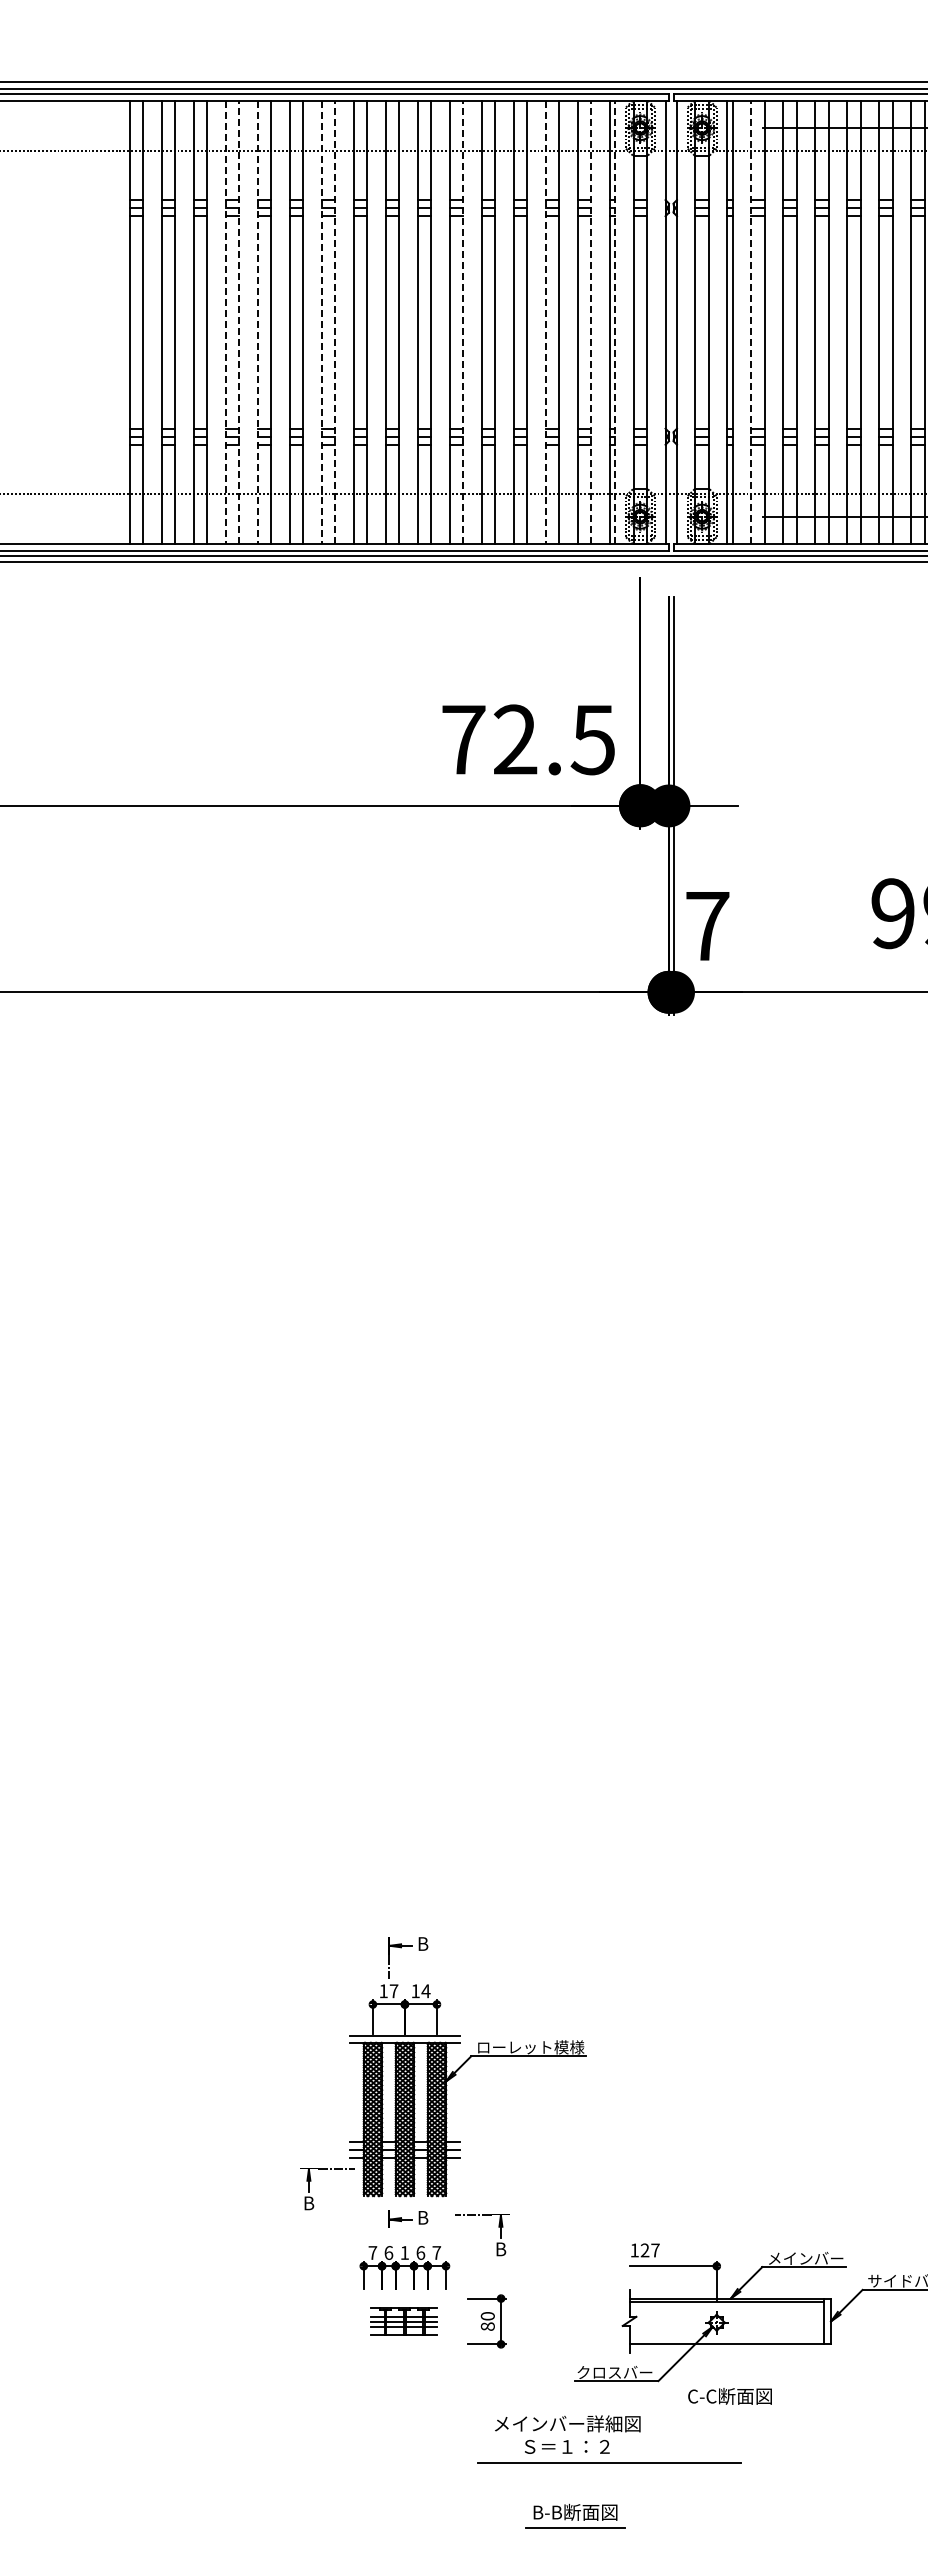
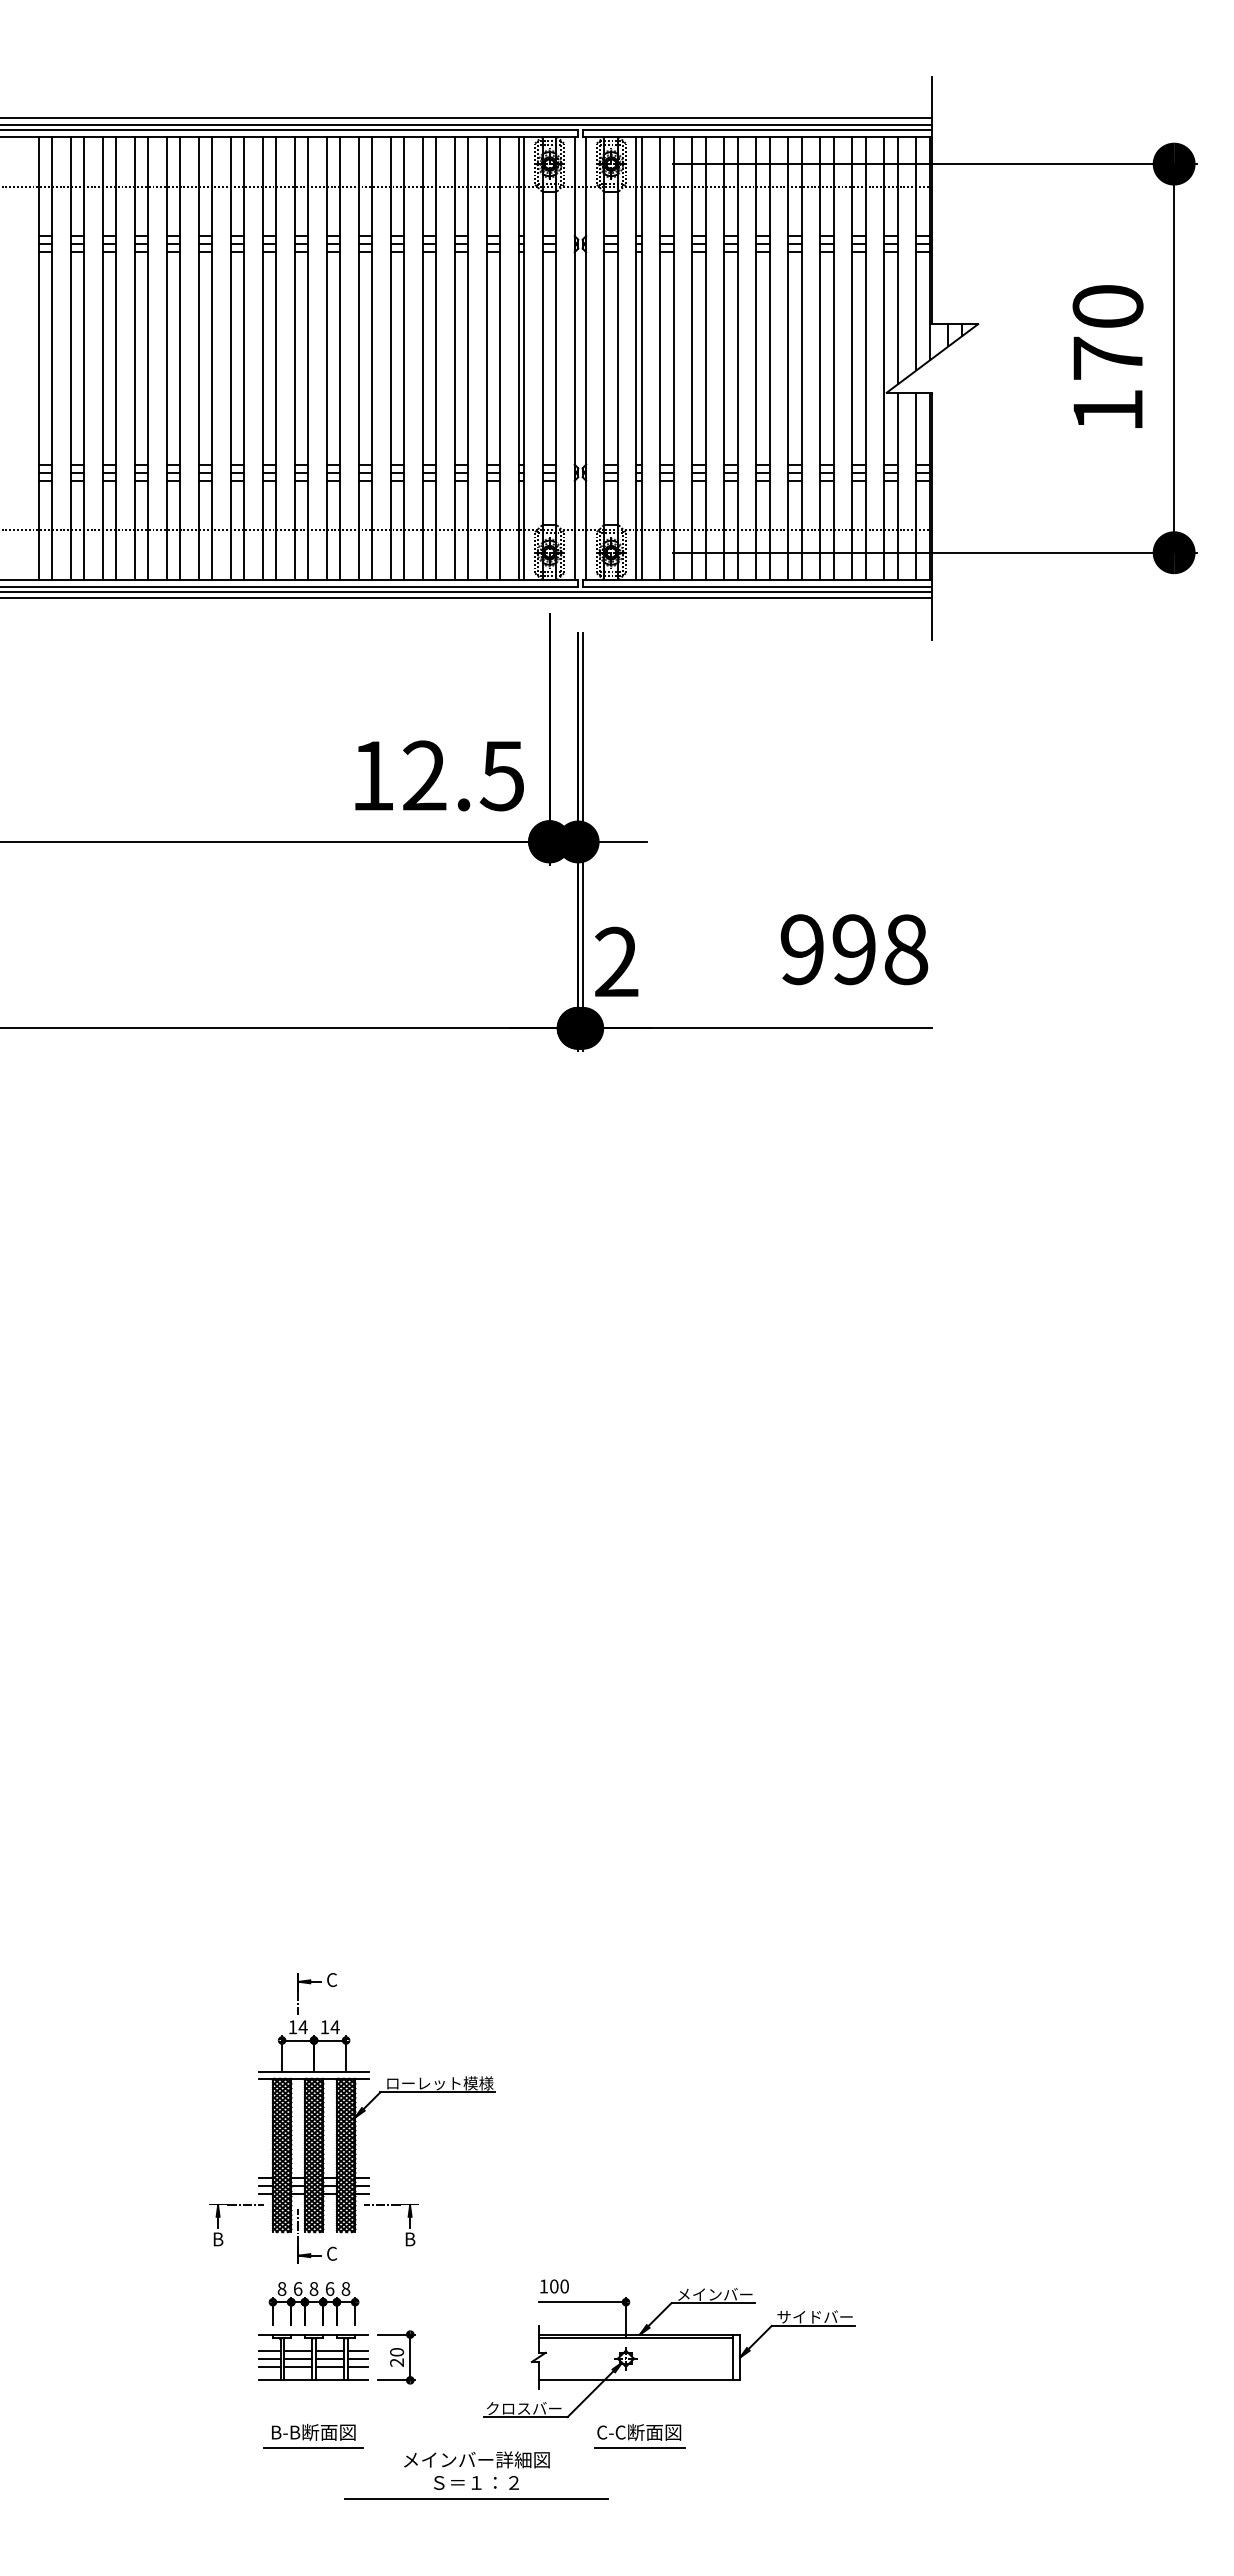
line: (225, 322) -> (134, 358), dashed -> solid
line: (239, 322) -> (148, 358), dashed -> solid
line: (257, 322) -> (166, 358), dashed -> solid
line: (321, 322) -> (230, 358), dashed -> solid
line: (335, 322) -> (244, 358), dashed -> solid
line: (463, 322) -> (372, 358), dashed -> solid
line: (545, 322) -> (454, 358), dashed -> solid
line: (591, 322) -> (500, 358), dashed -> solid
line: (615, 322) -> (524, 358), dashed -> solid
line: (751, 322) -> (660, 358), dashed -> solid
text: (463, 739) -> (372, 775), 72.5 -> 12.5
text: (707, 925) -> (616, 961), 7 -> 2
text: (423, 1944) -> (332, 1980), B -> C
text: (393, 1991) -> (302, 2027), 17 -> 14
line: (389, 2191) -> (298, 2227), added
text: (423, 2217) -> (332, 2253), B -> C
part: (496, 2243) -> (405, 2233), moved
text: (650, 2250) -> (559, 2286), 127 -> 100
text: (404, 2252) -> (313, 2288), 1 -> 8
text: (436, 2252) -> (345, 2288), 7 -> 8
text: (372, 2253) -> (281, 2289), 7 -> 8
part: (404, 2321) -> (313, 2357), size x1.67
text: (488, 2326) -> (397, 2362), 80 -> 20
line: (730, 2412) -> (639, 2448), added
line: (609, 2462) -> (476, 2498), moved
part: (575, 2515) -> (313, 2435), moved

